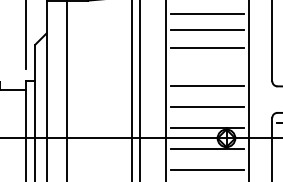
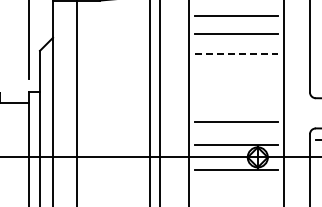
line: (208, 47) -> (237, 54), solid -> dashed
line: (207, 86) -> (236, 98), removed
line: (207, 170) -> (236, 193), removed

